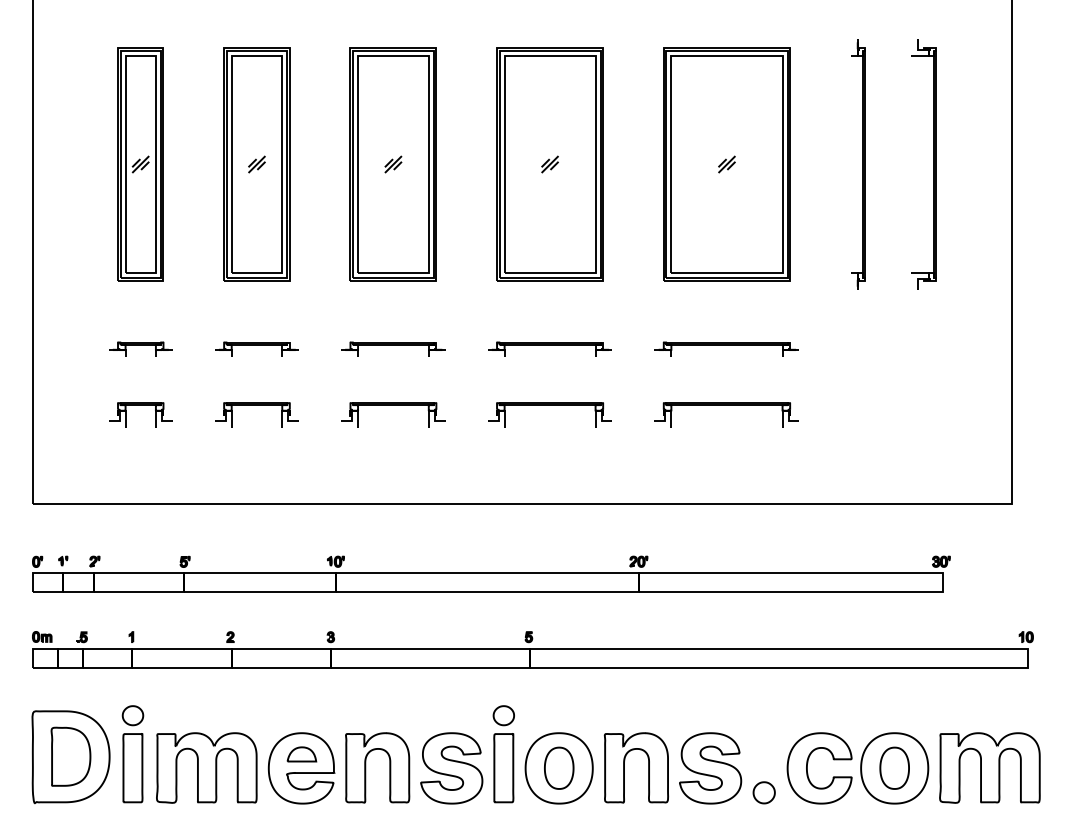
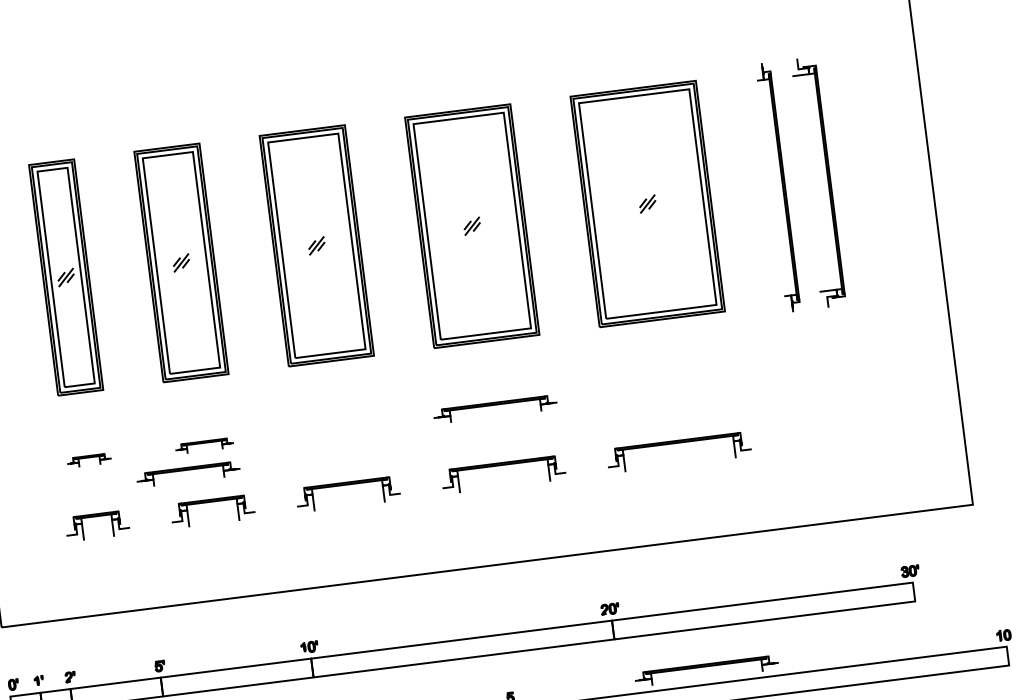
part: (933, 164) -> (827, 181), moved
part: (140, 348) -> (88, 460), size x0.7
part: (256, 348) -> (204, 445), size x0.7
part: (393, 348) -> (188, 473), moved
part: (726, 348) -> (706, 670), moved

